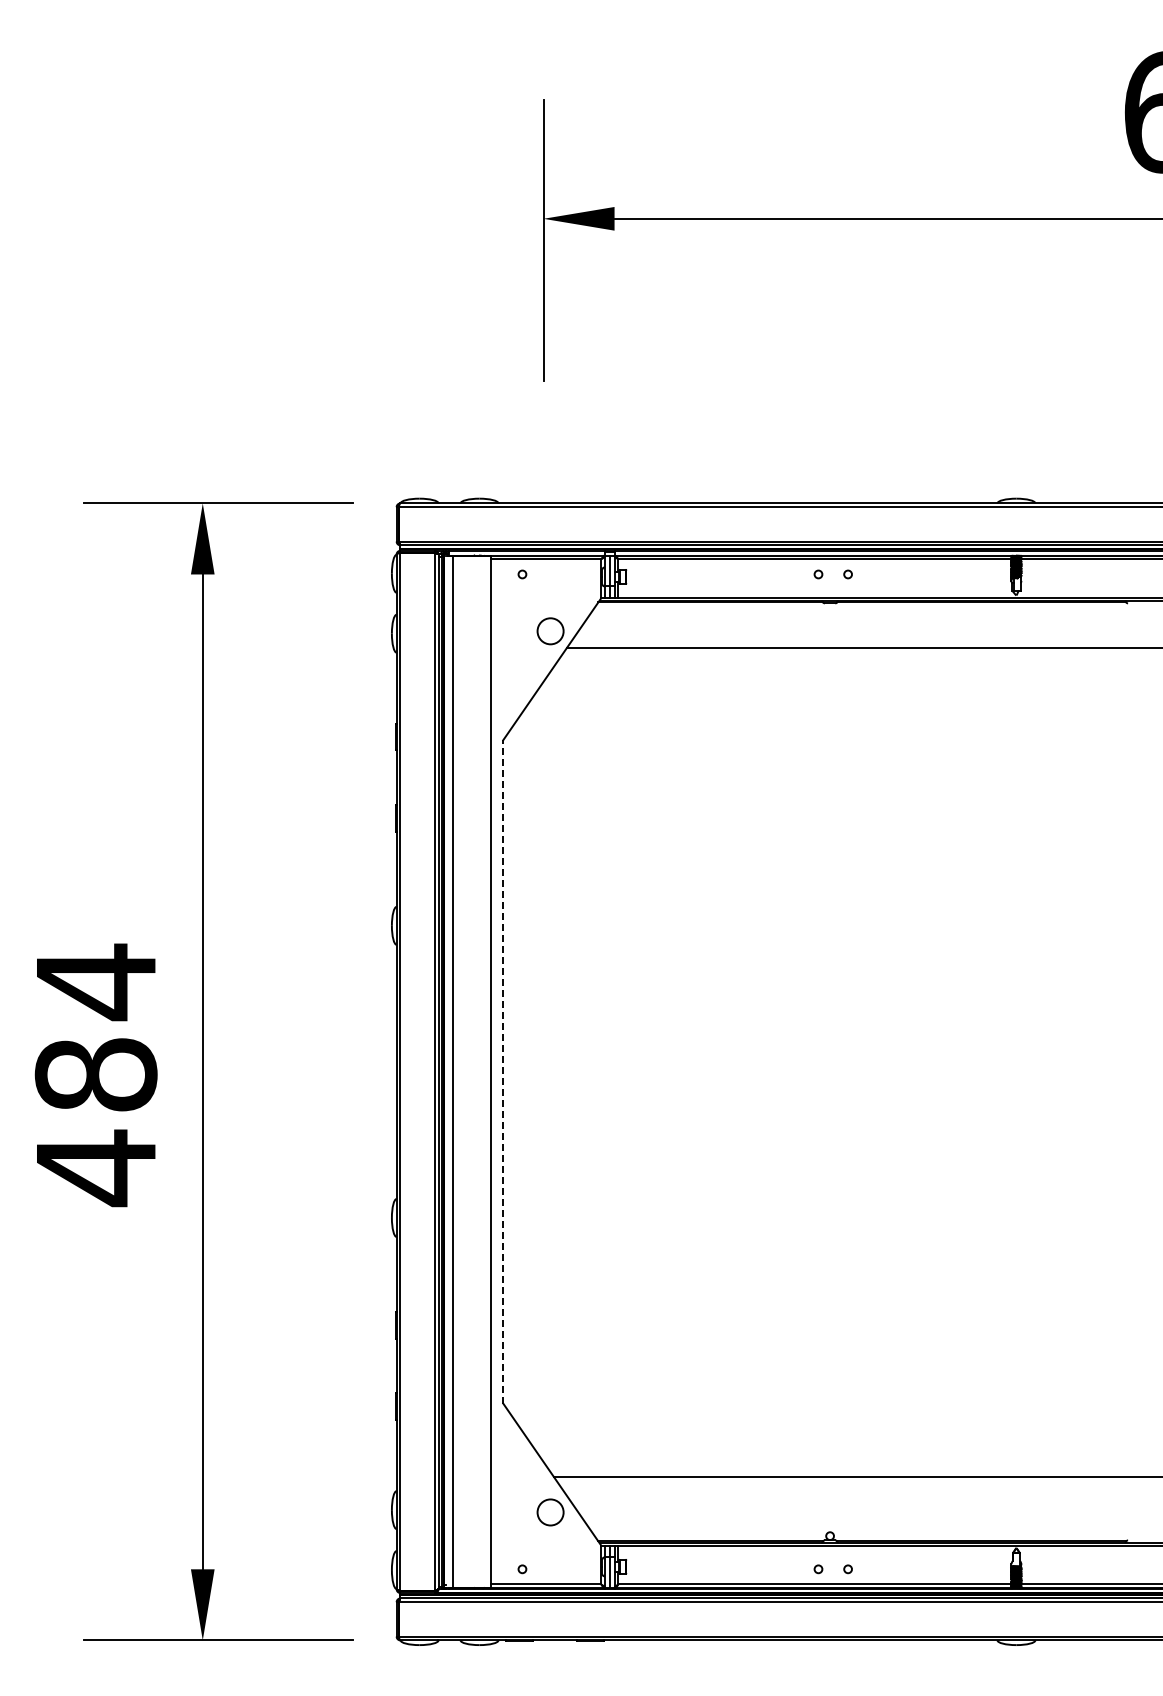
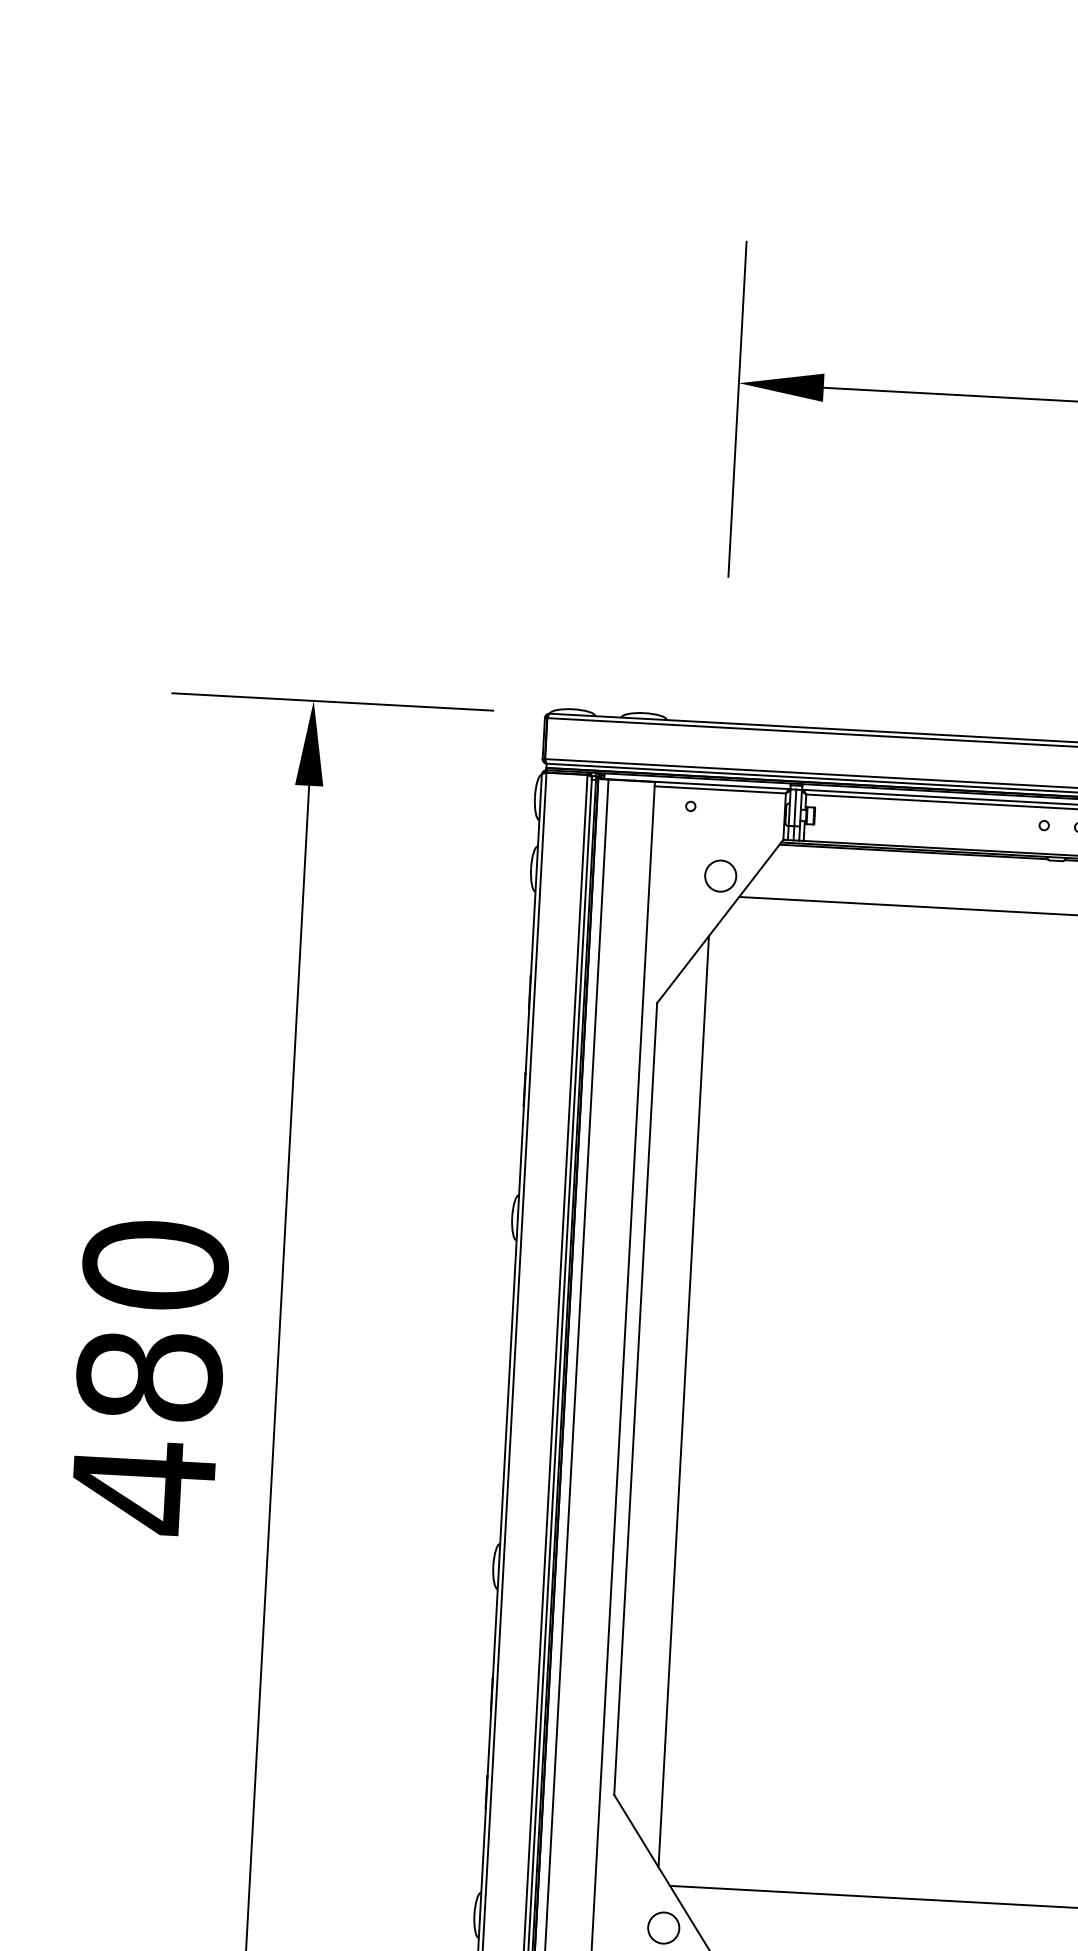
text: (95, 982) -> (154, 1265), 484 -> 480
line: (503, 1071) -> (636, 1398), dashed -> solid
line: (543, 1071) -> (683, 1401), added

